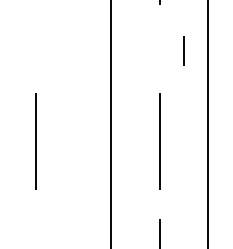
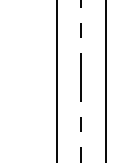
line: (182, 50) -> (80, 30), moved
line: (33, 141) -> (17, 77), removed

